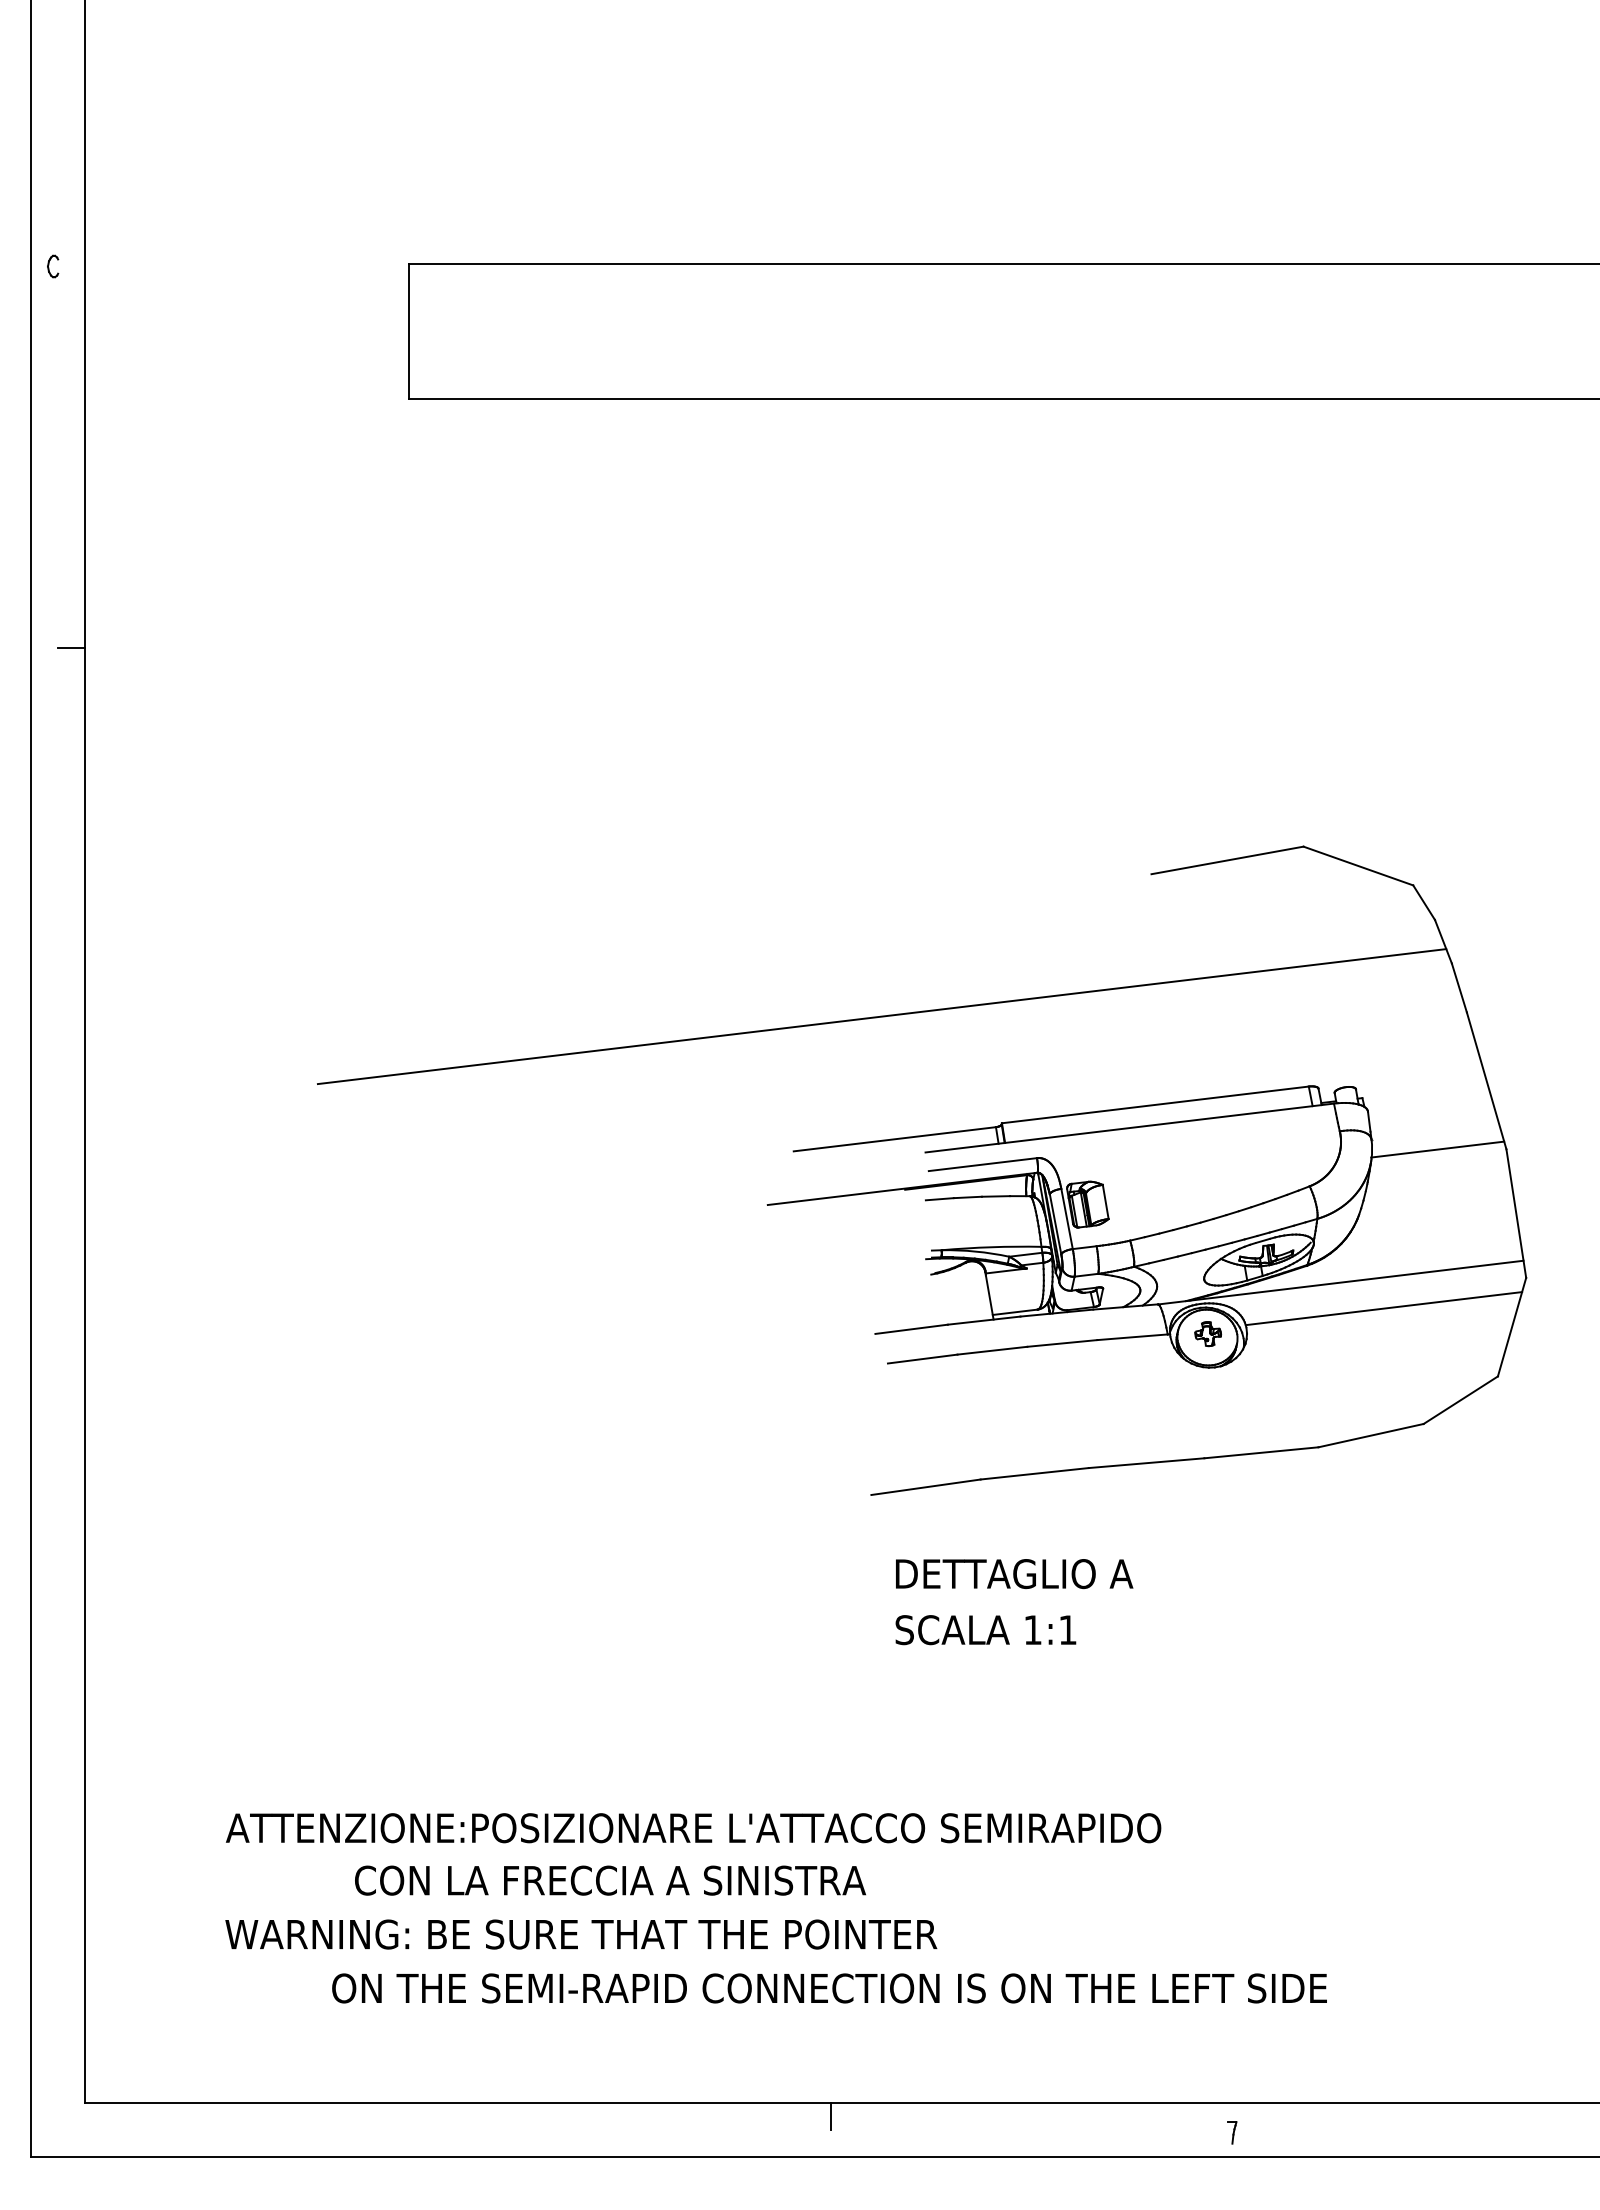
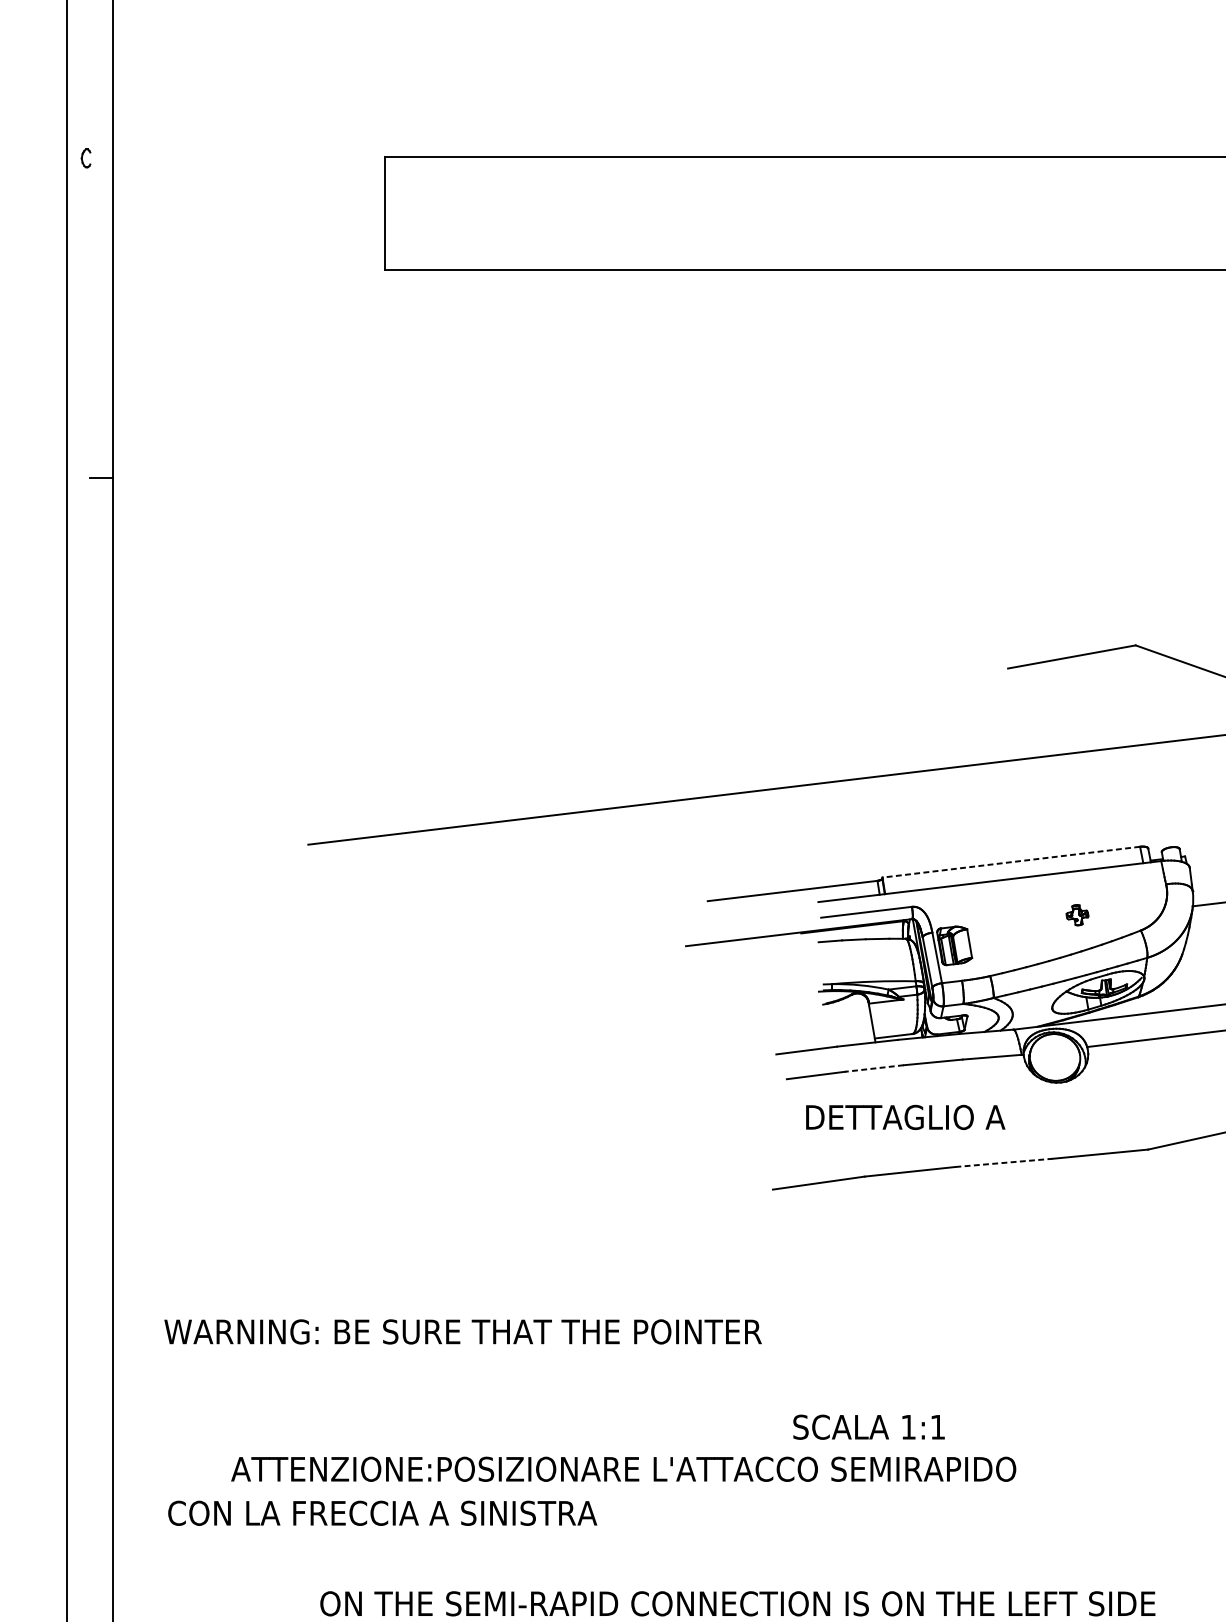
line: (1154, 1104) -> (1010, 861), solid -> dashed
part: (1207, 1334) -> (1076, 915), moved
line: (991, 1350) -> (873, 1068), solid -> dashed
line: (1147, 1463) -> (1004, 1163), solid -> dashed
text: (1014, 1574) -> (905, 1117), moved
text: (985, 1630) -> (868, 1427), moved
text: (610, 1880) -> (382, 1513), moved
text: (581, 1934) -> (463, 1331), moved

